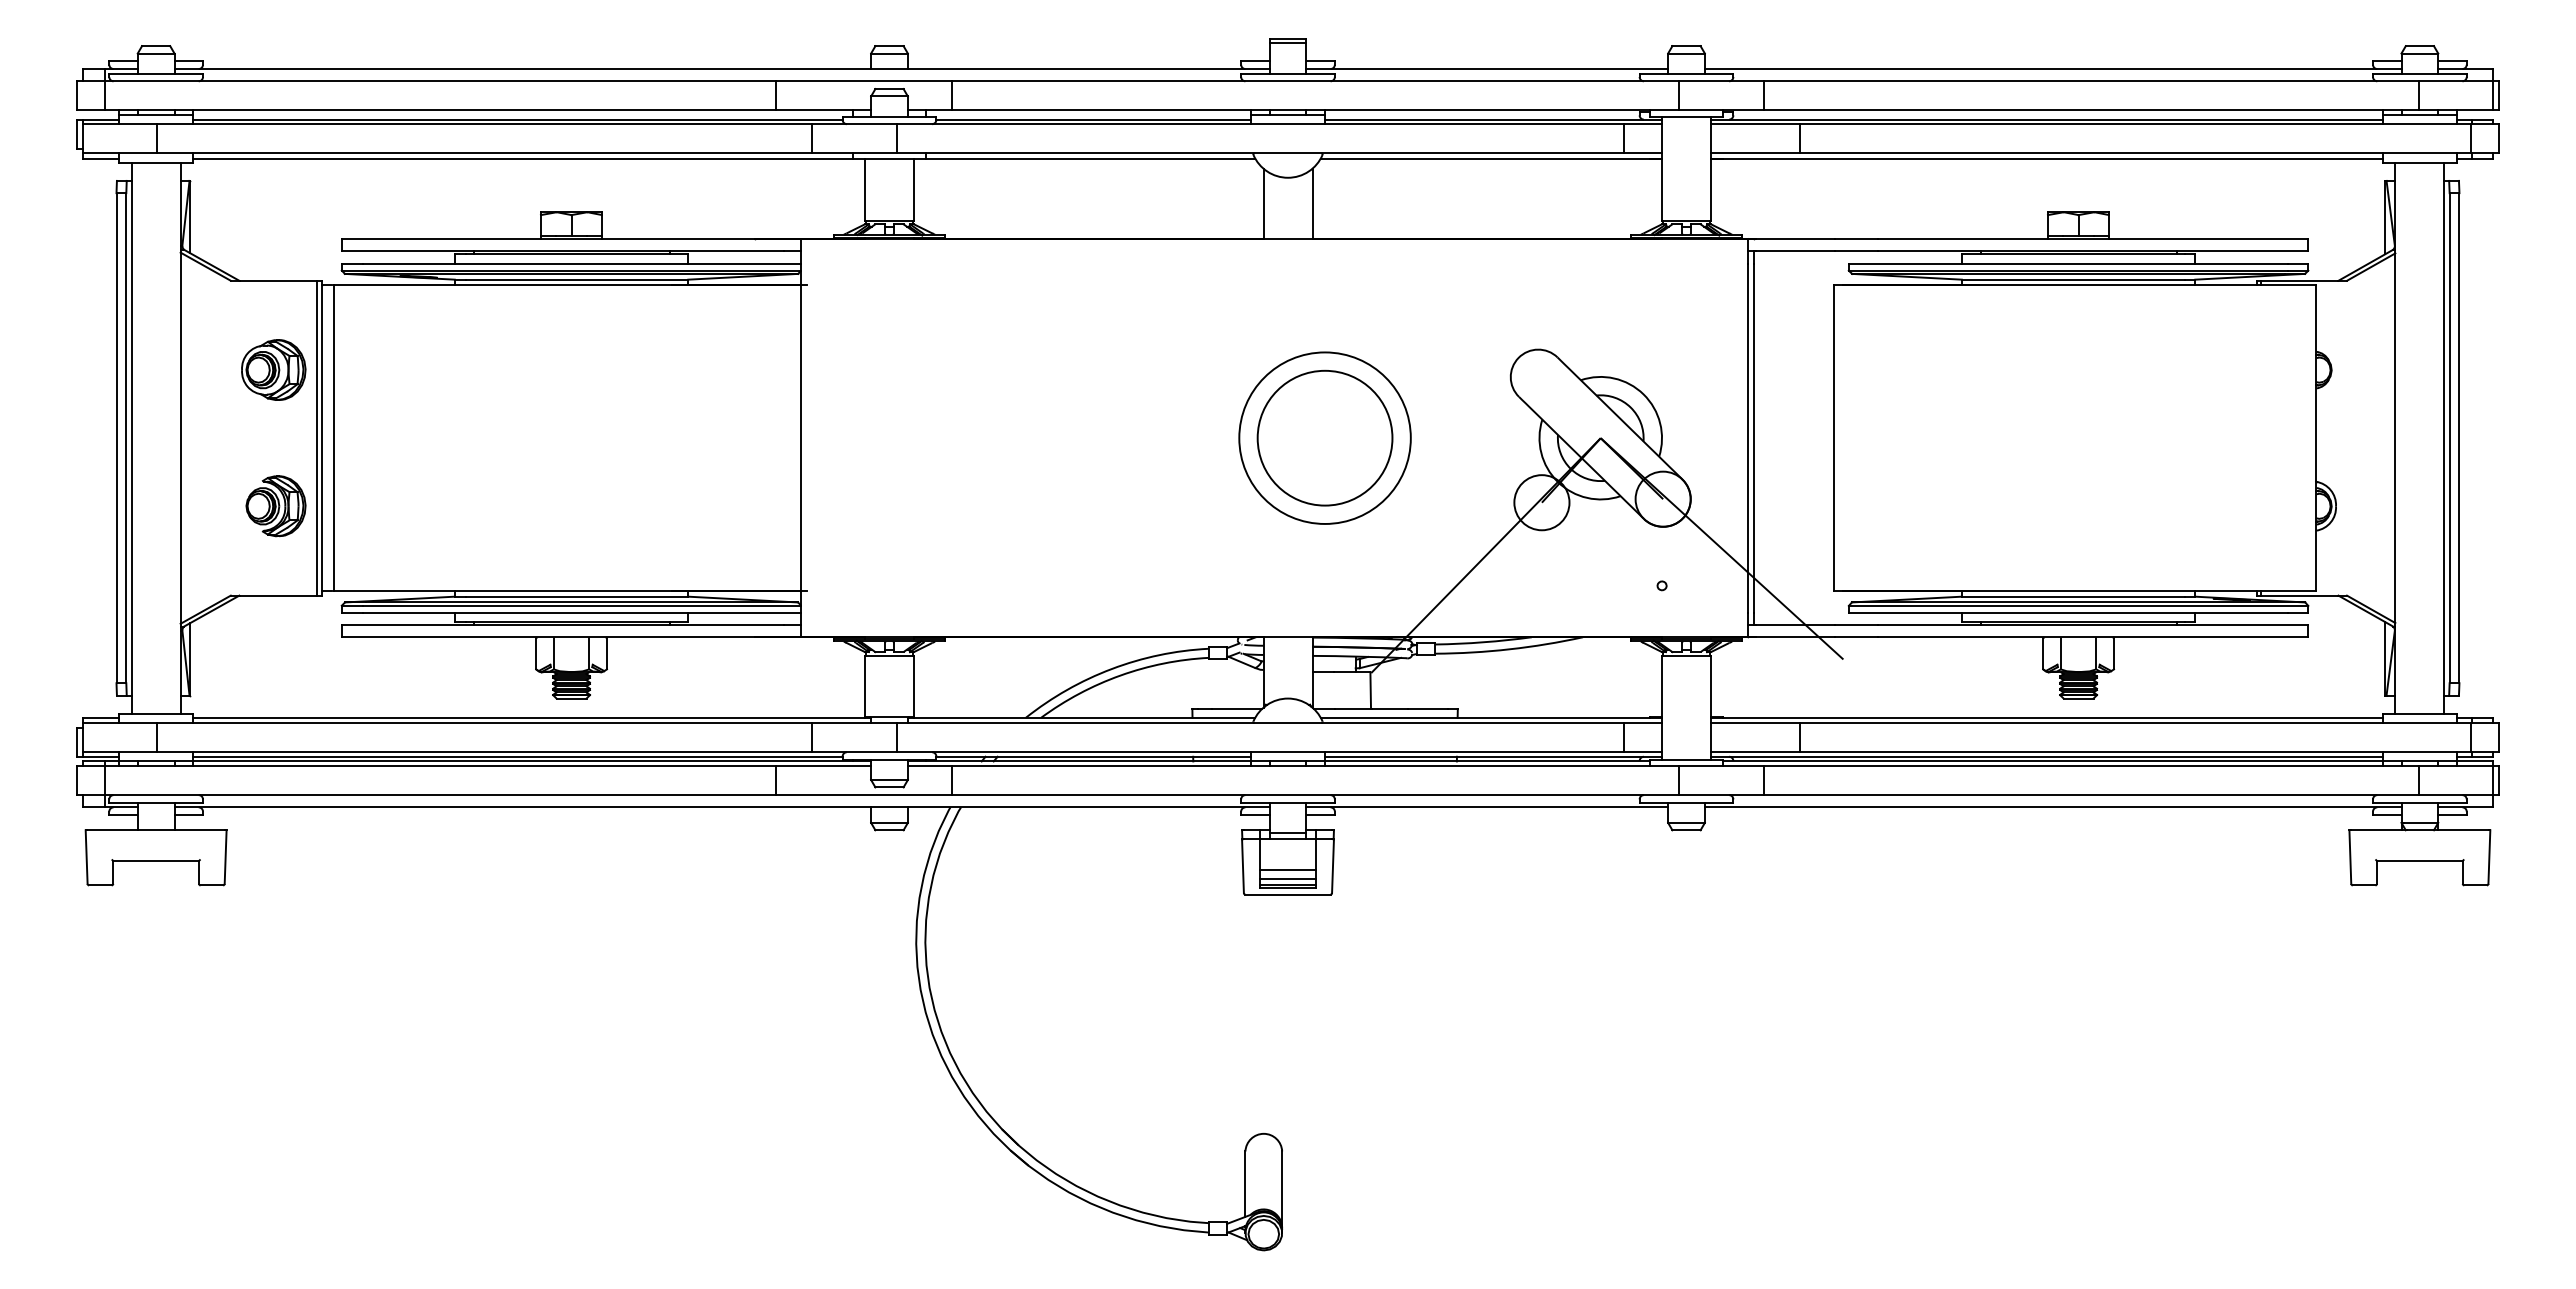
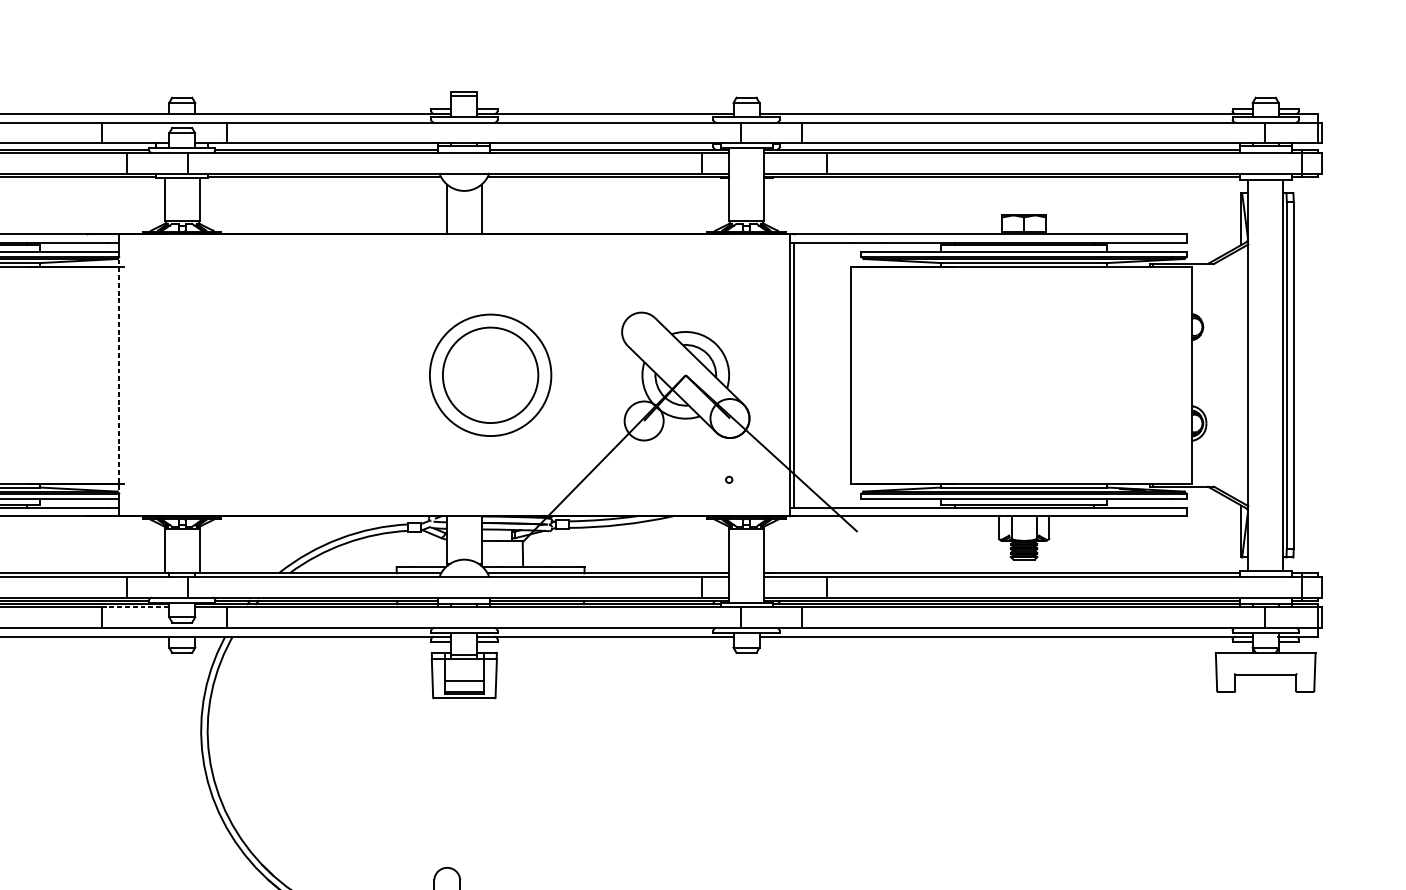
line: (800, 438) -> (119, 375), solid -> dashed
line: (823, 765) -> (135, 607), solid -> dashed
line: (1287, 879) -> (464, 687), removed

